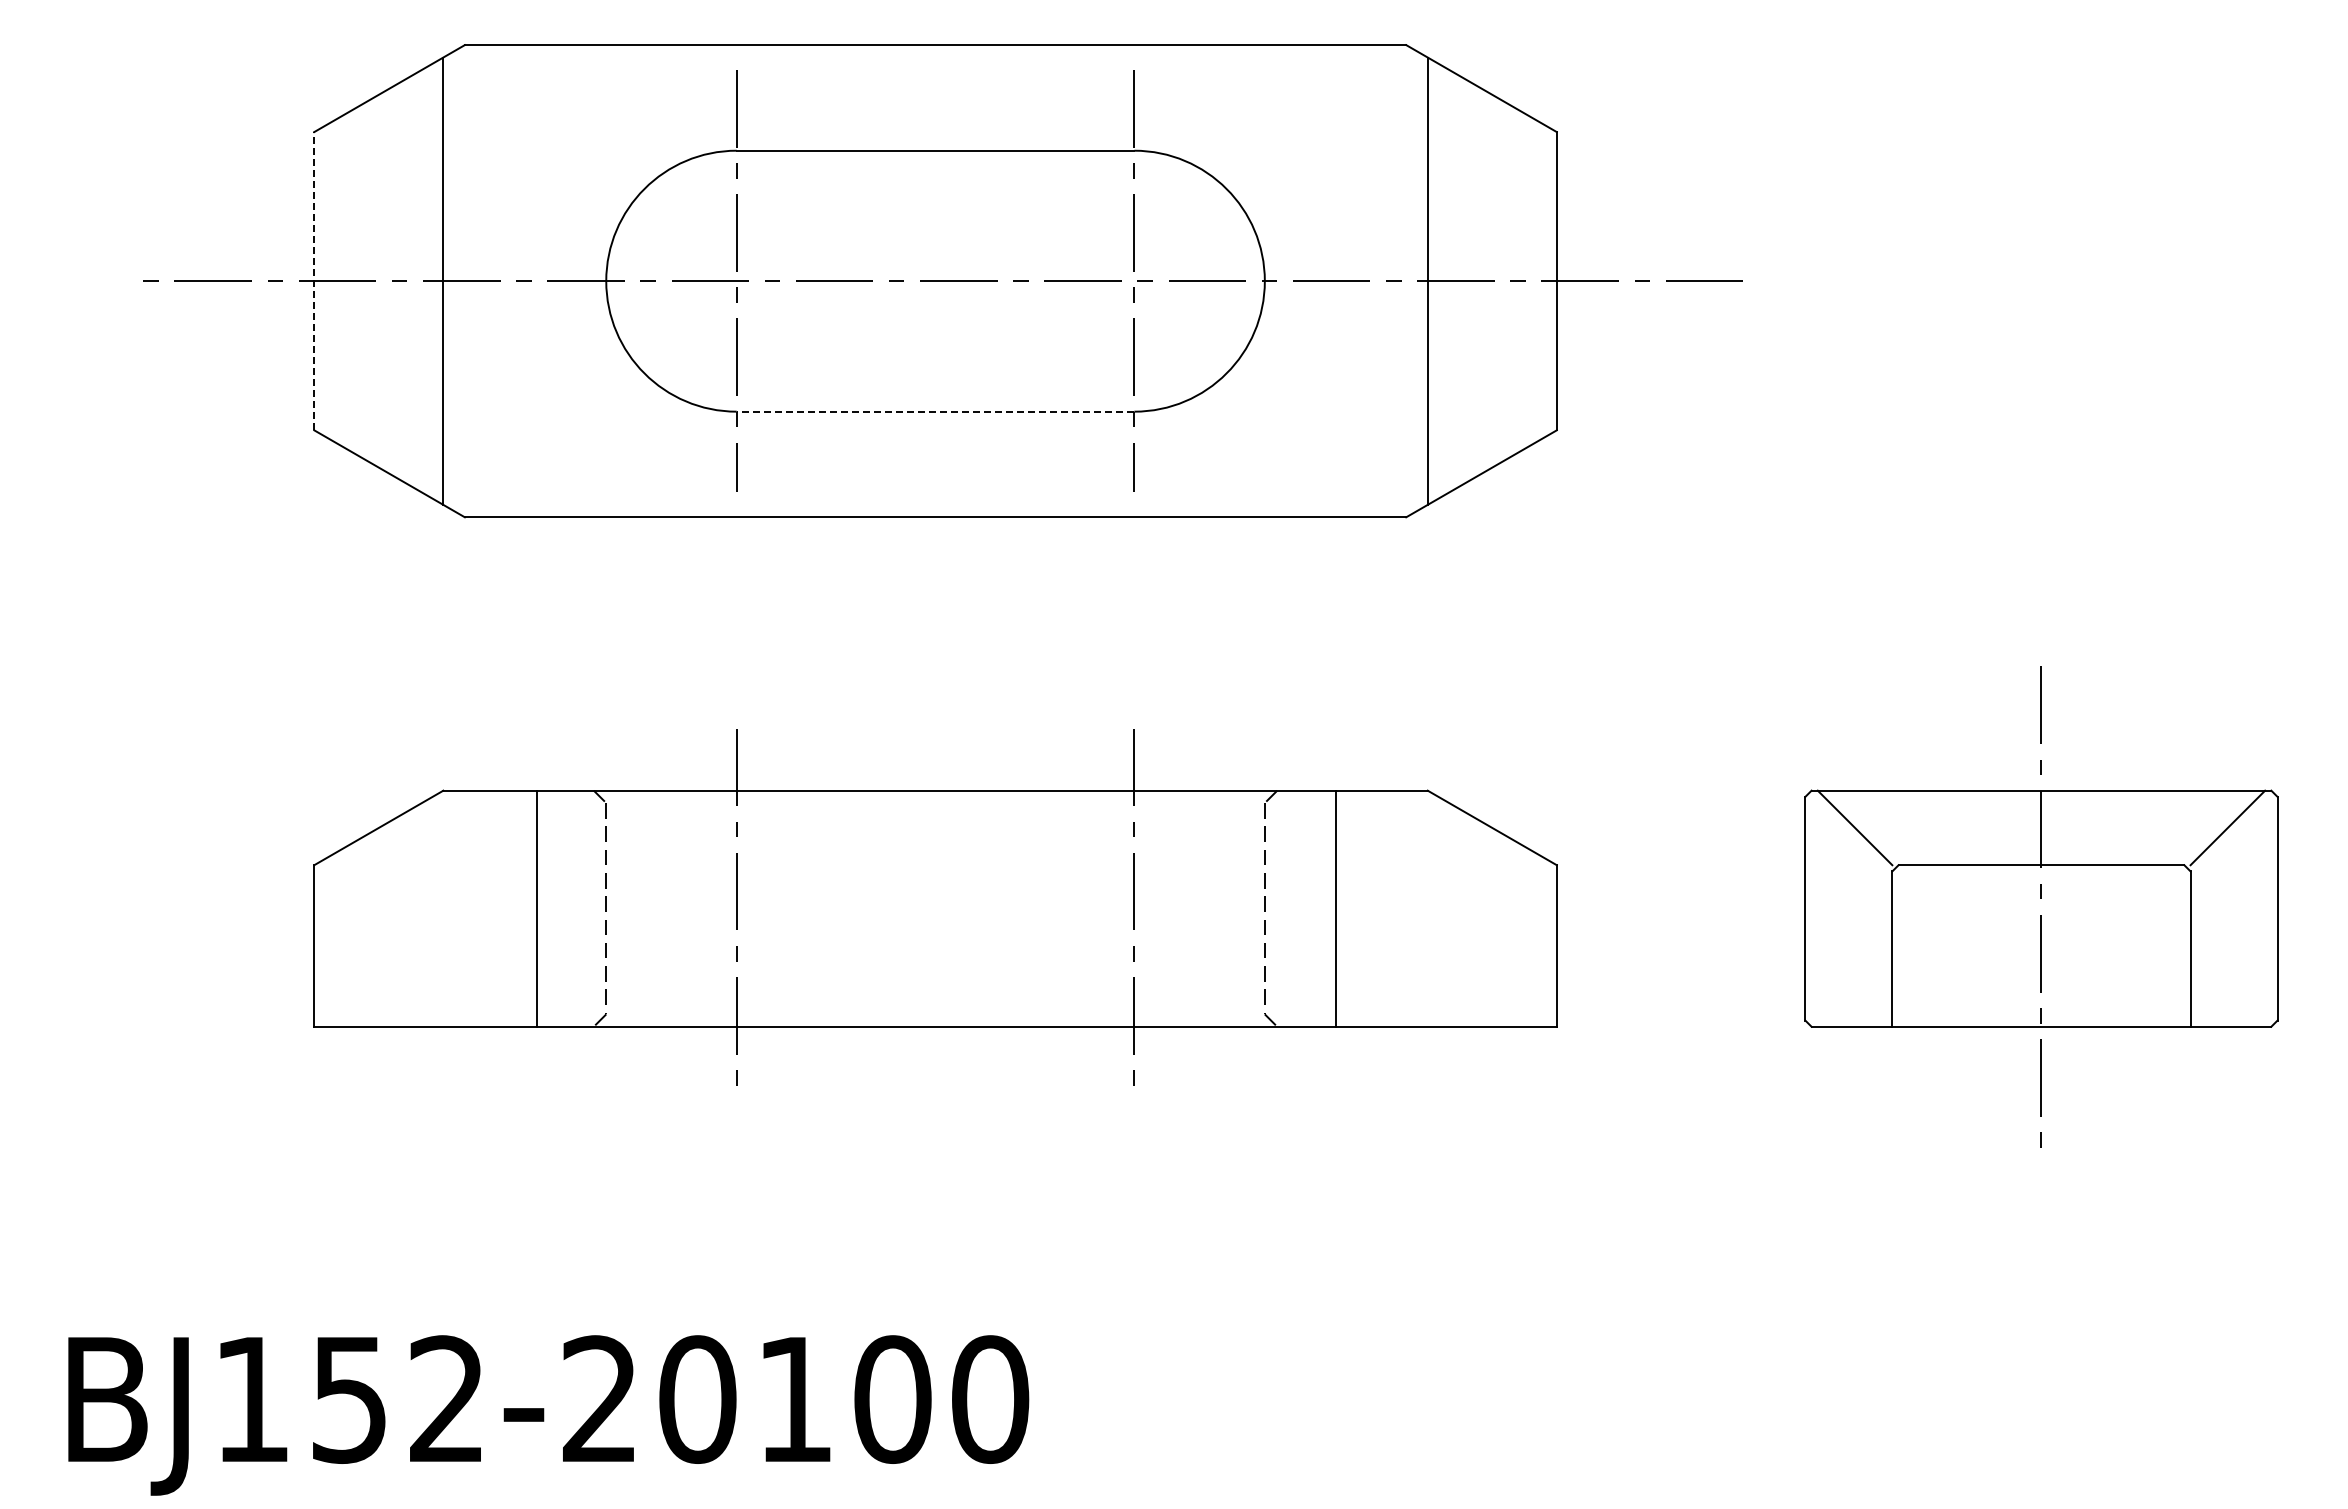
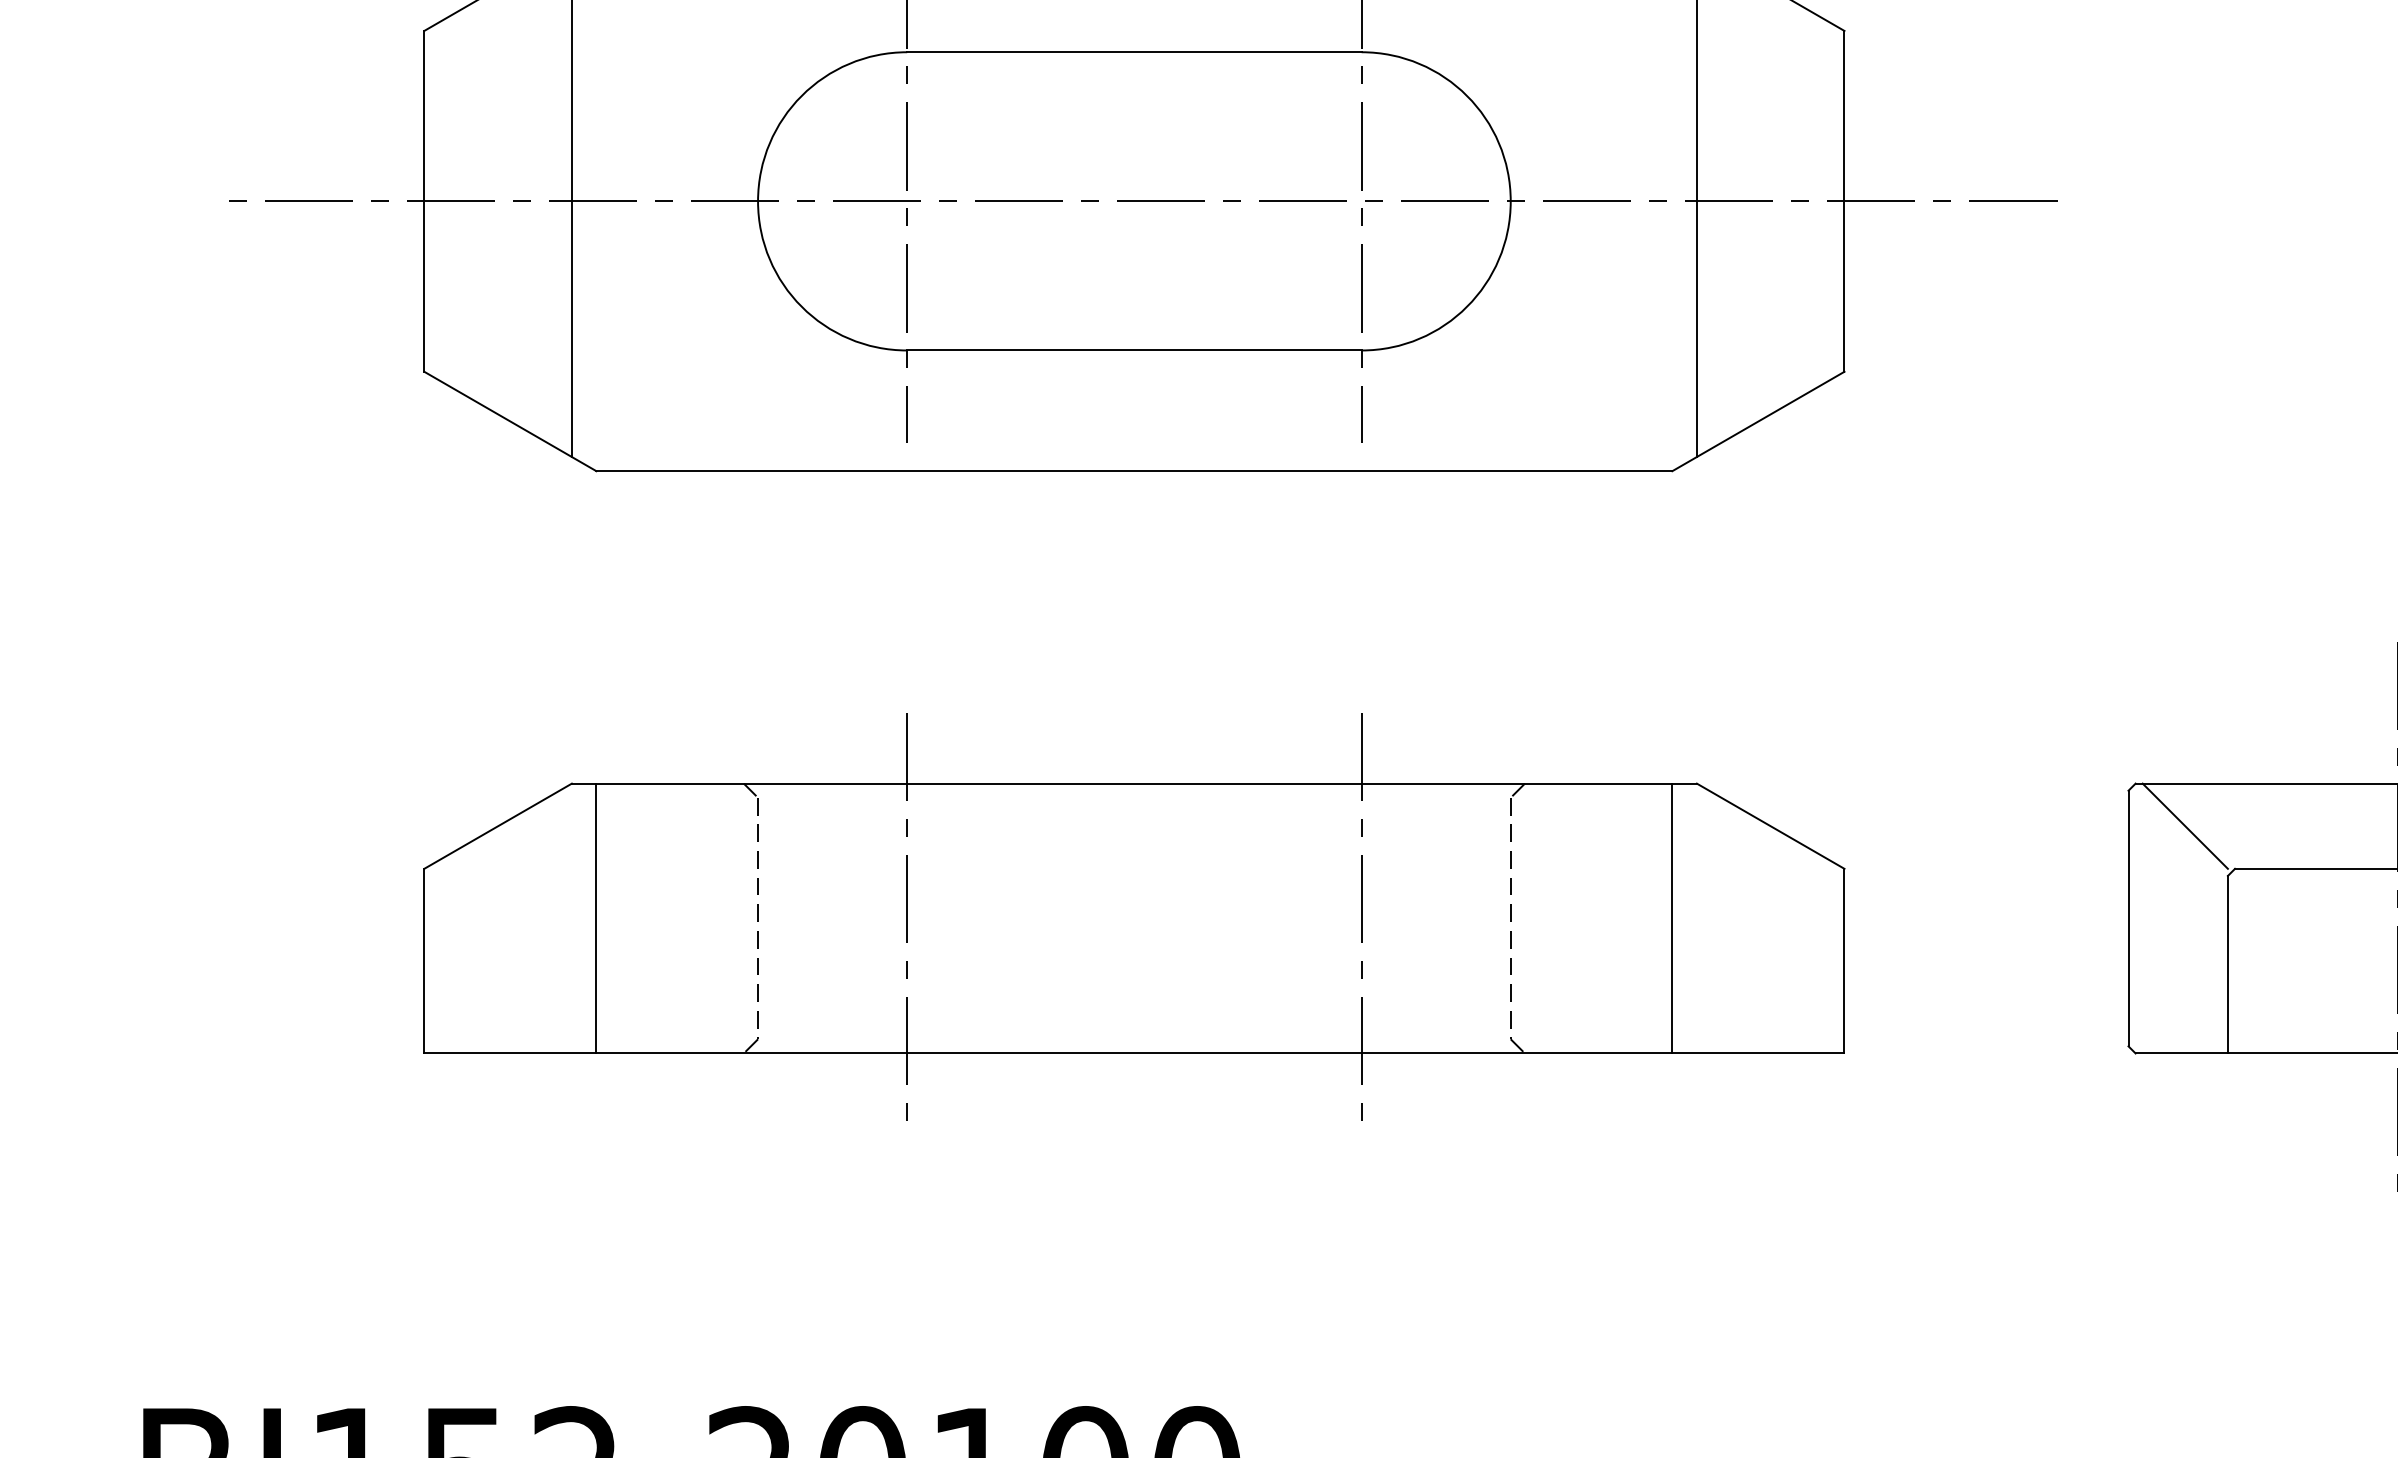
line: (314, 280) -> (424, 200), dashed -> solid
line: (935, 411) -> (1134, 350), dashed -> solid
line: (536, 908) -> (596, 918), moved
line: (1336, 908) -> (1672, 918), moved

